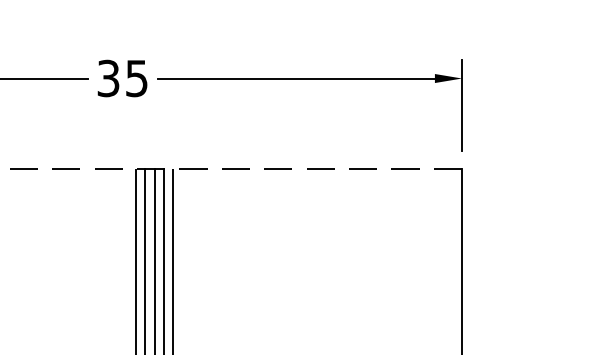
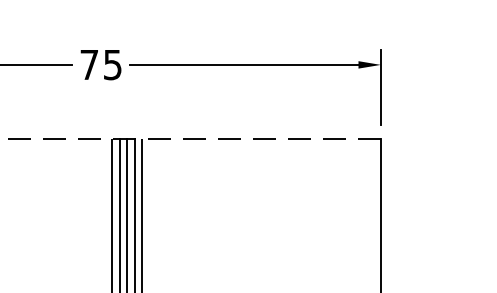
text: (108, 78) -> (89, 64), 35 -> 75

